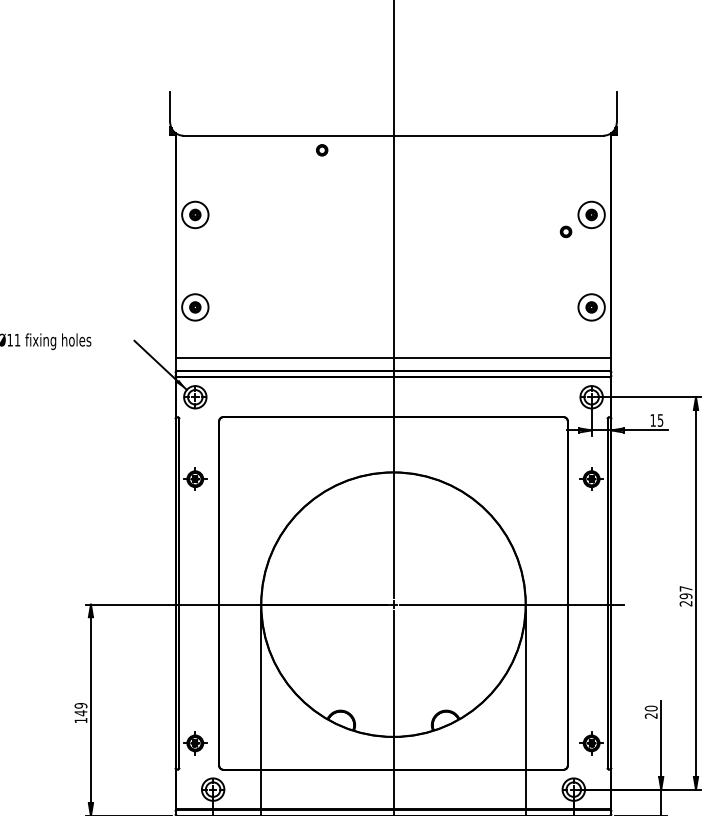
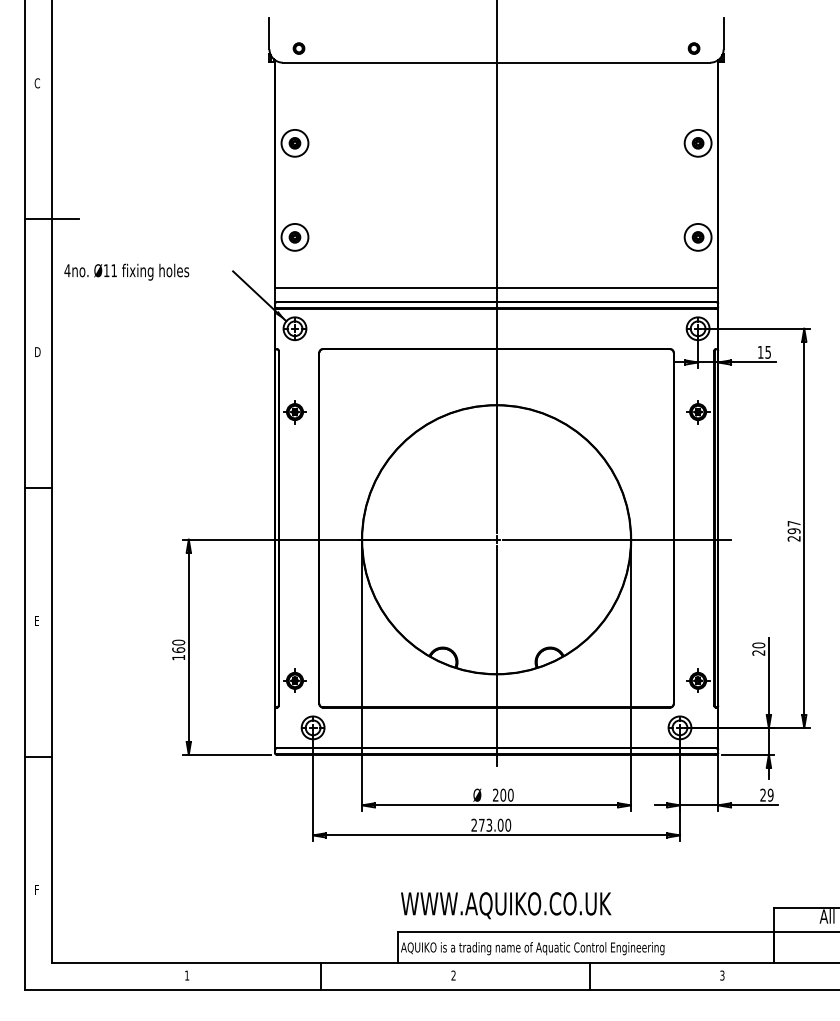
part: (321, 150) -> (298, 48), moved
part: (565, 231) -> (693, 48), moved
text: (80, 709) -> (178, 646), 149 -> 160

